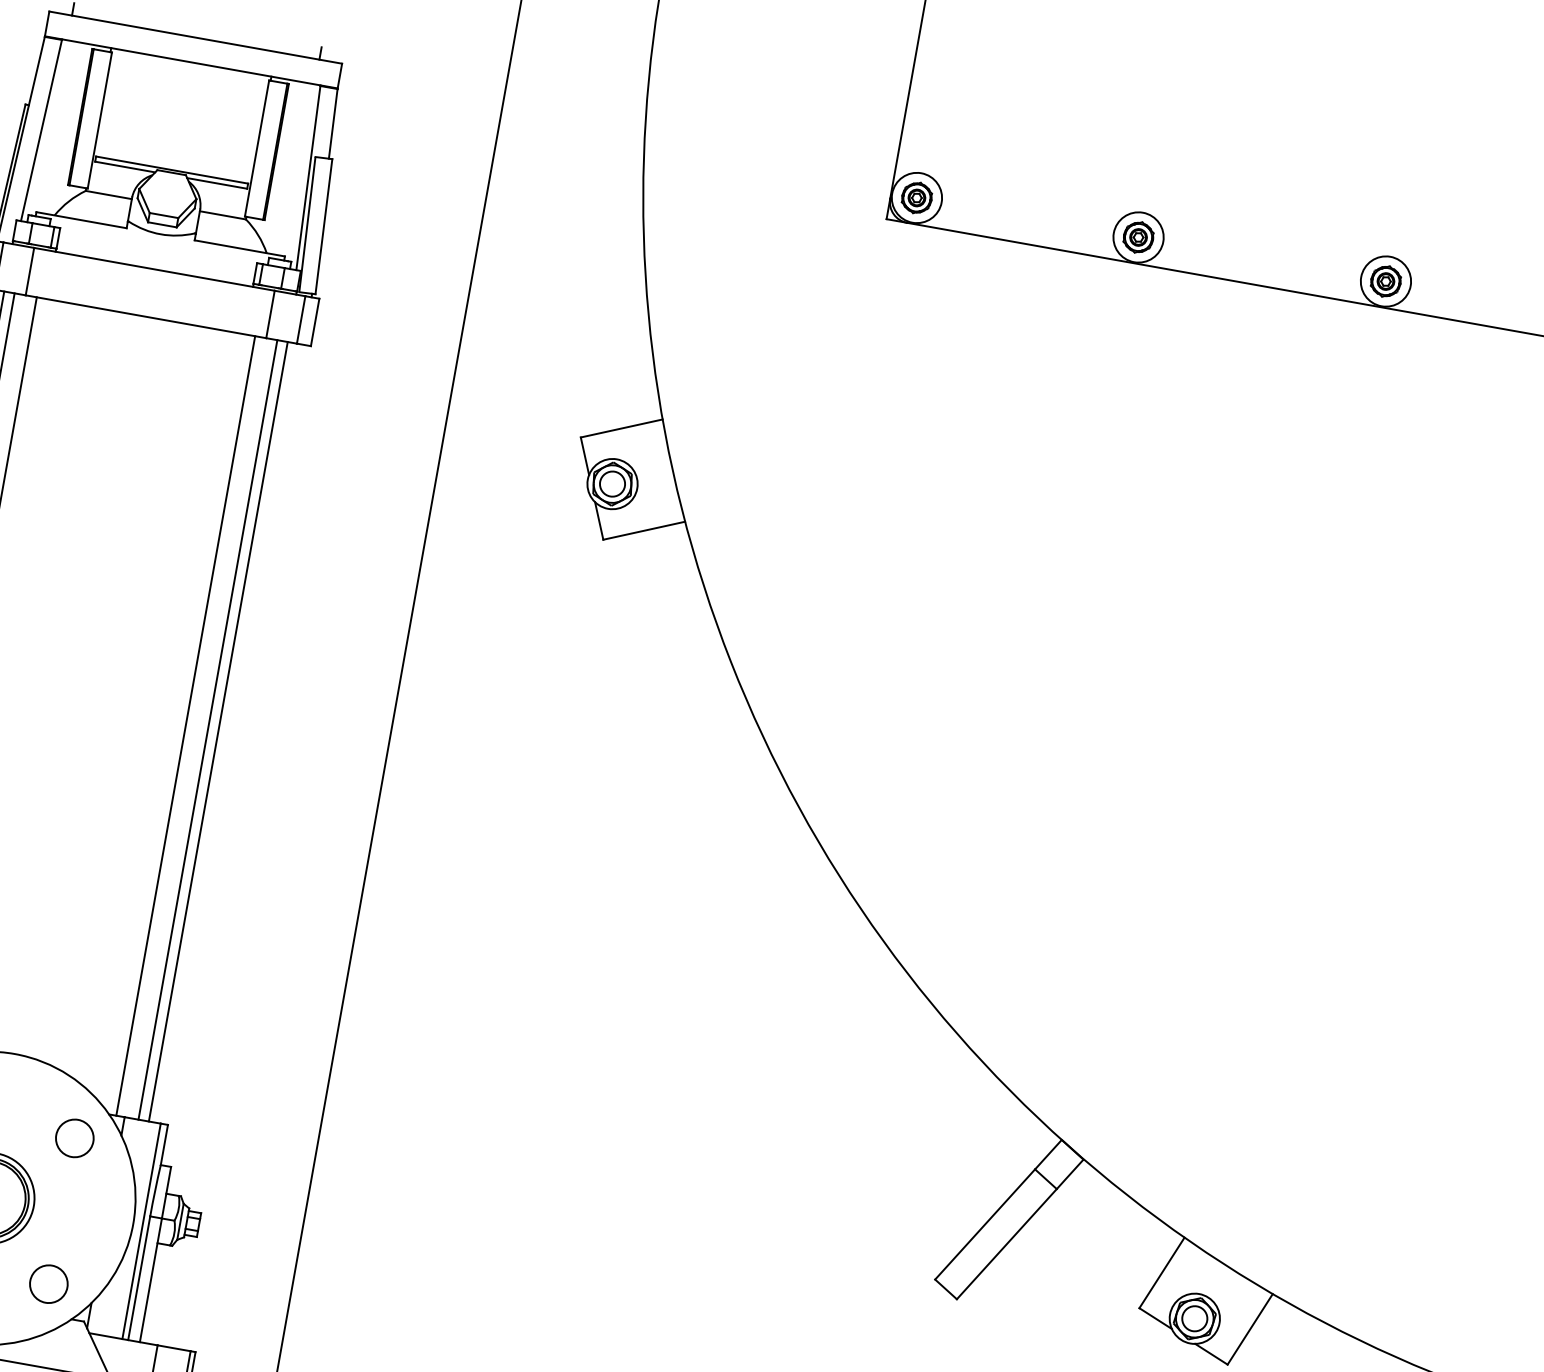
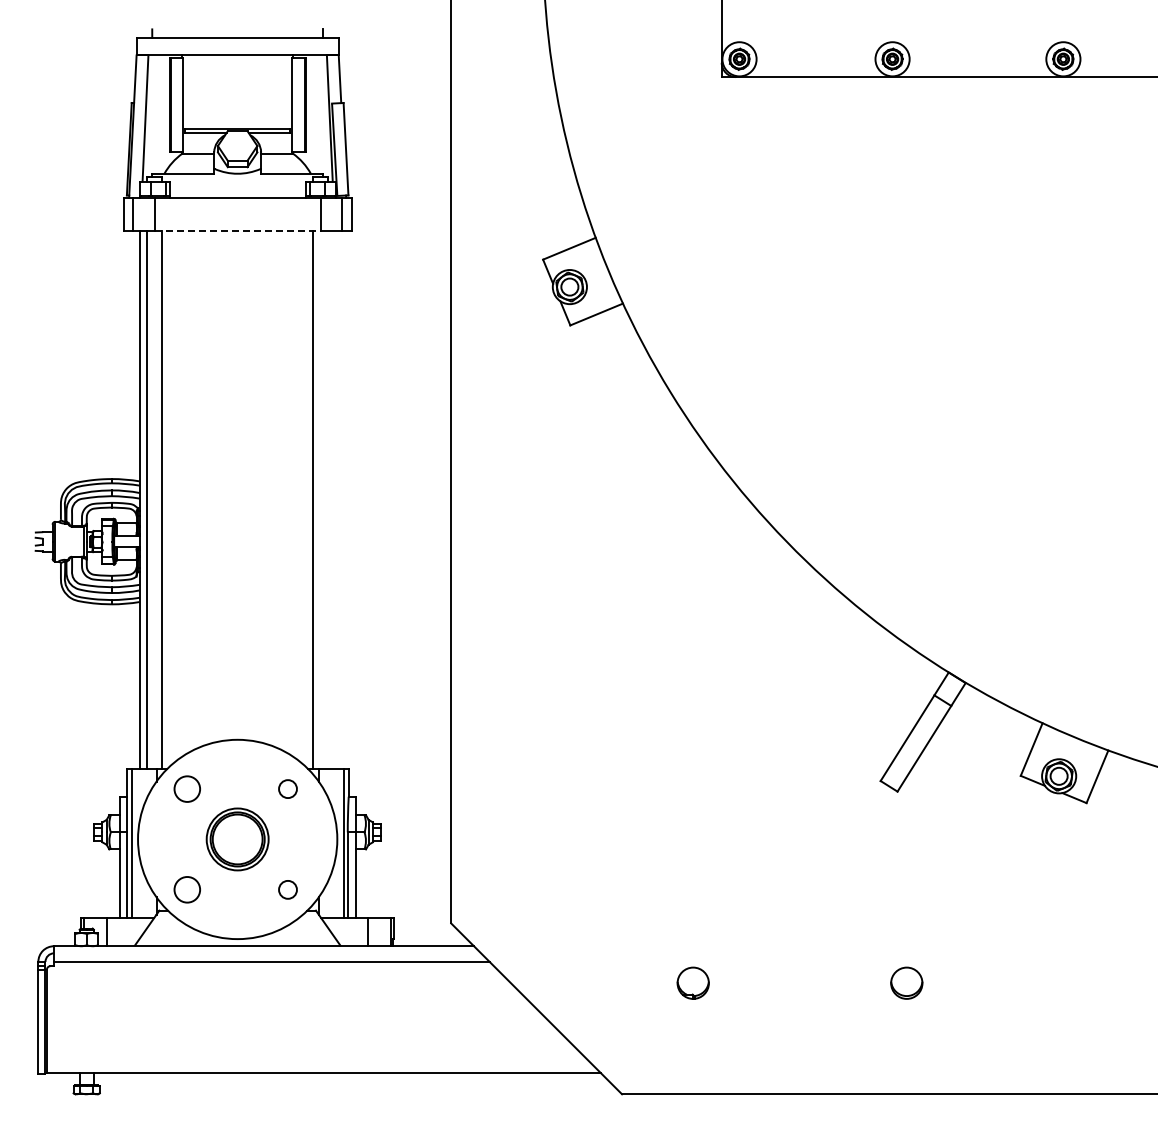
line: (147, 316) -> (238, 230), solid -> dashed
line: (208, 729) -> (328, 499), removed
line: (218, 731) -> (335, 499), removed
circle: (74, 1137) -> (287, 788), size x0.7
circle: (48, 1283) -> (287, 889), size x0.7

